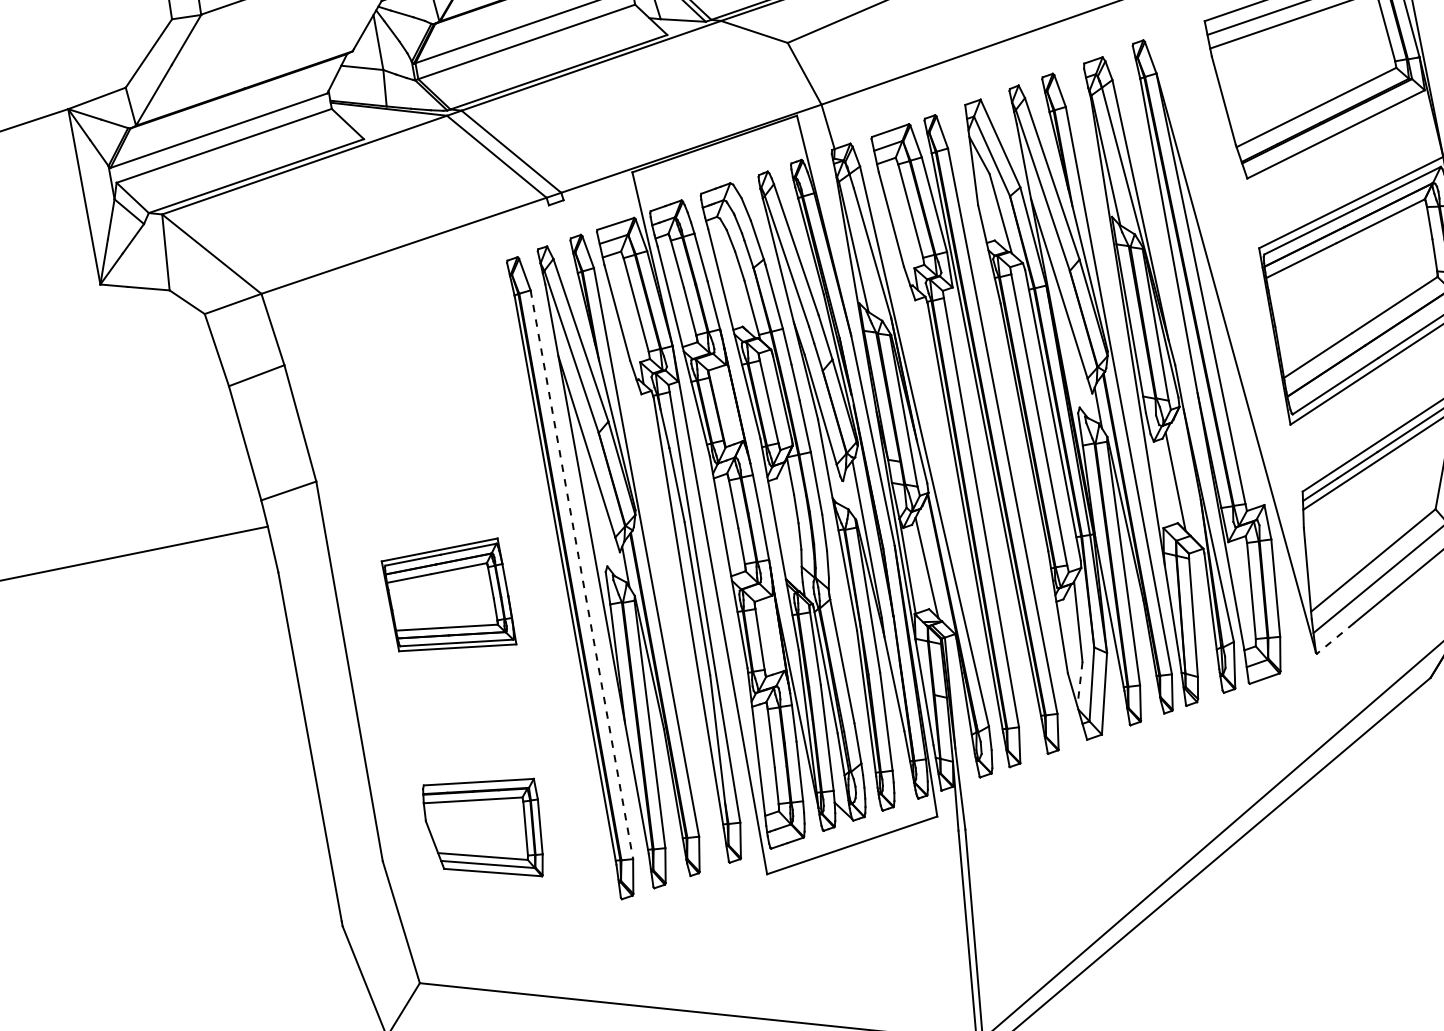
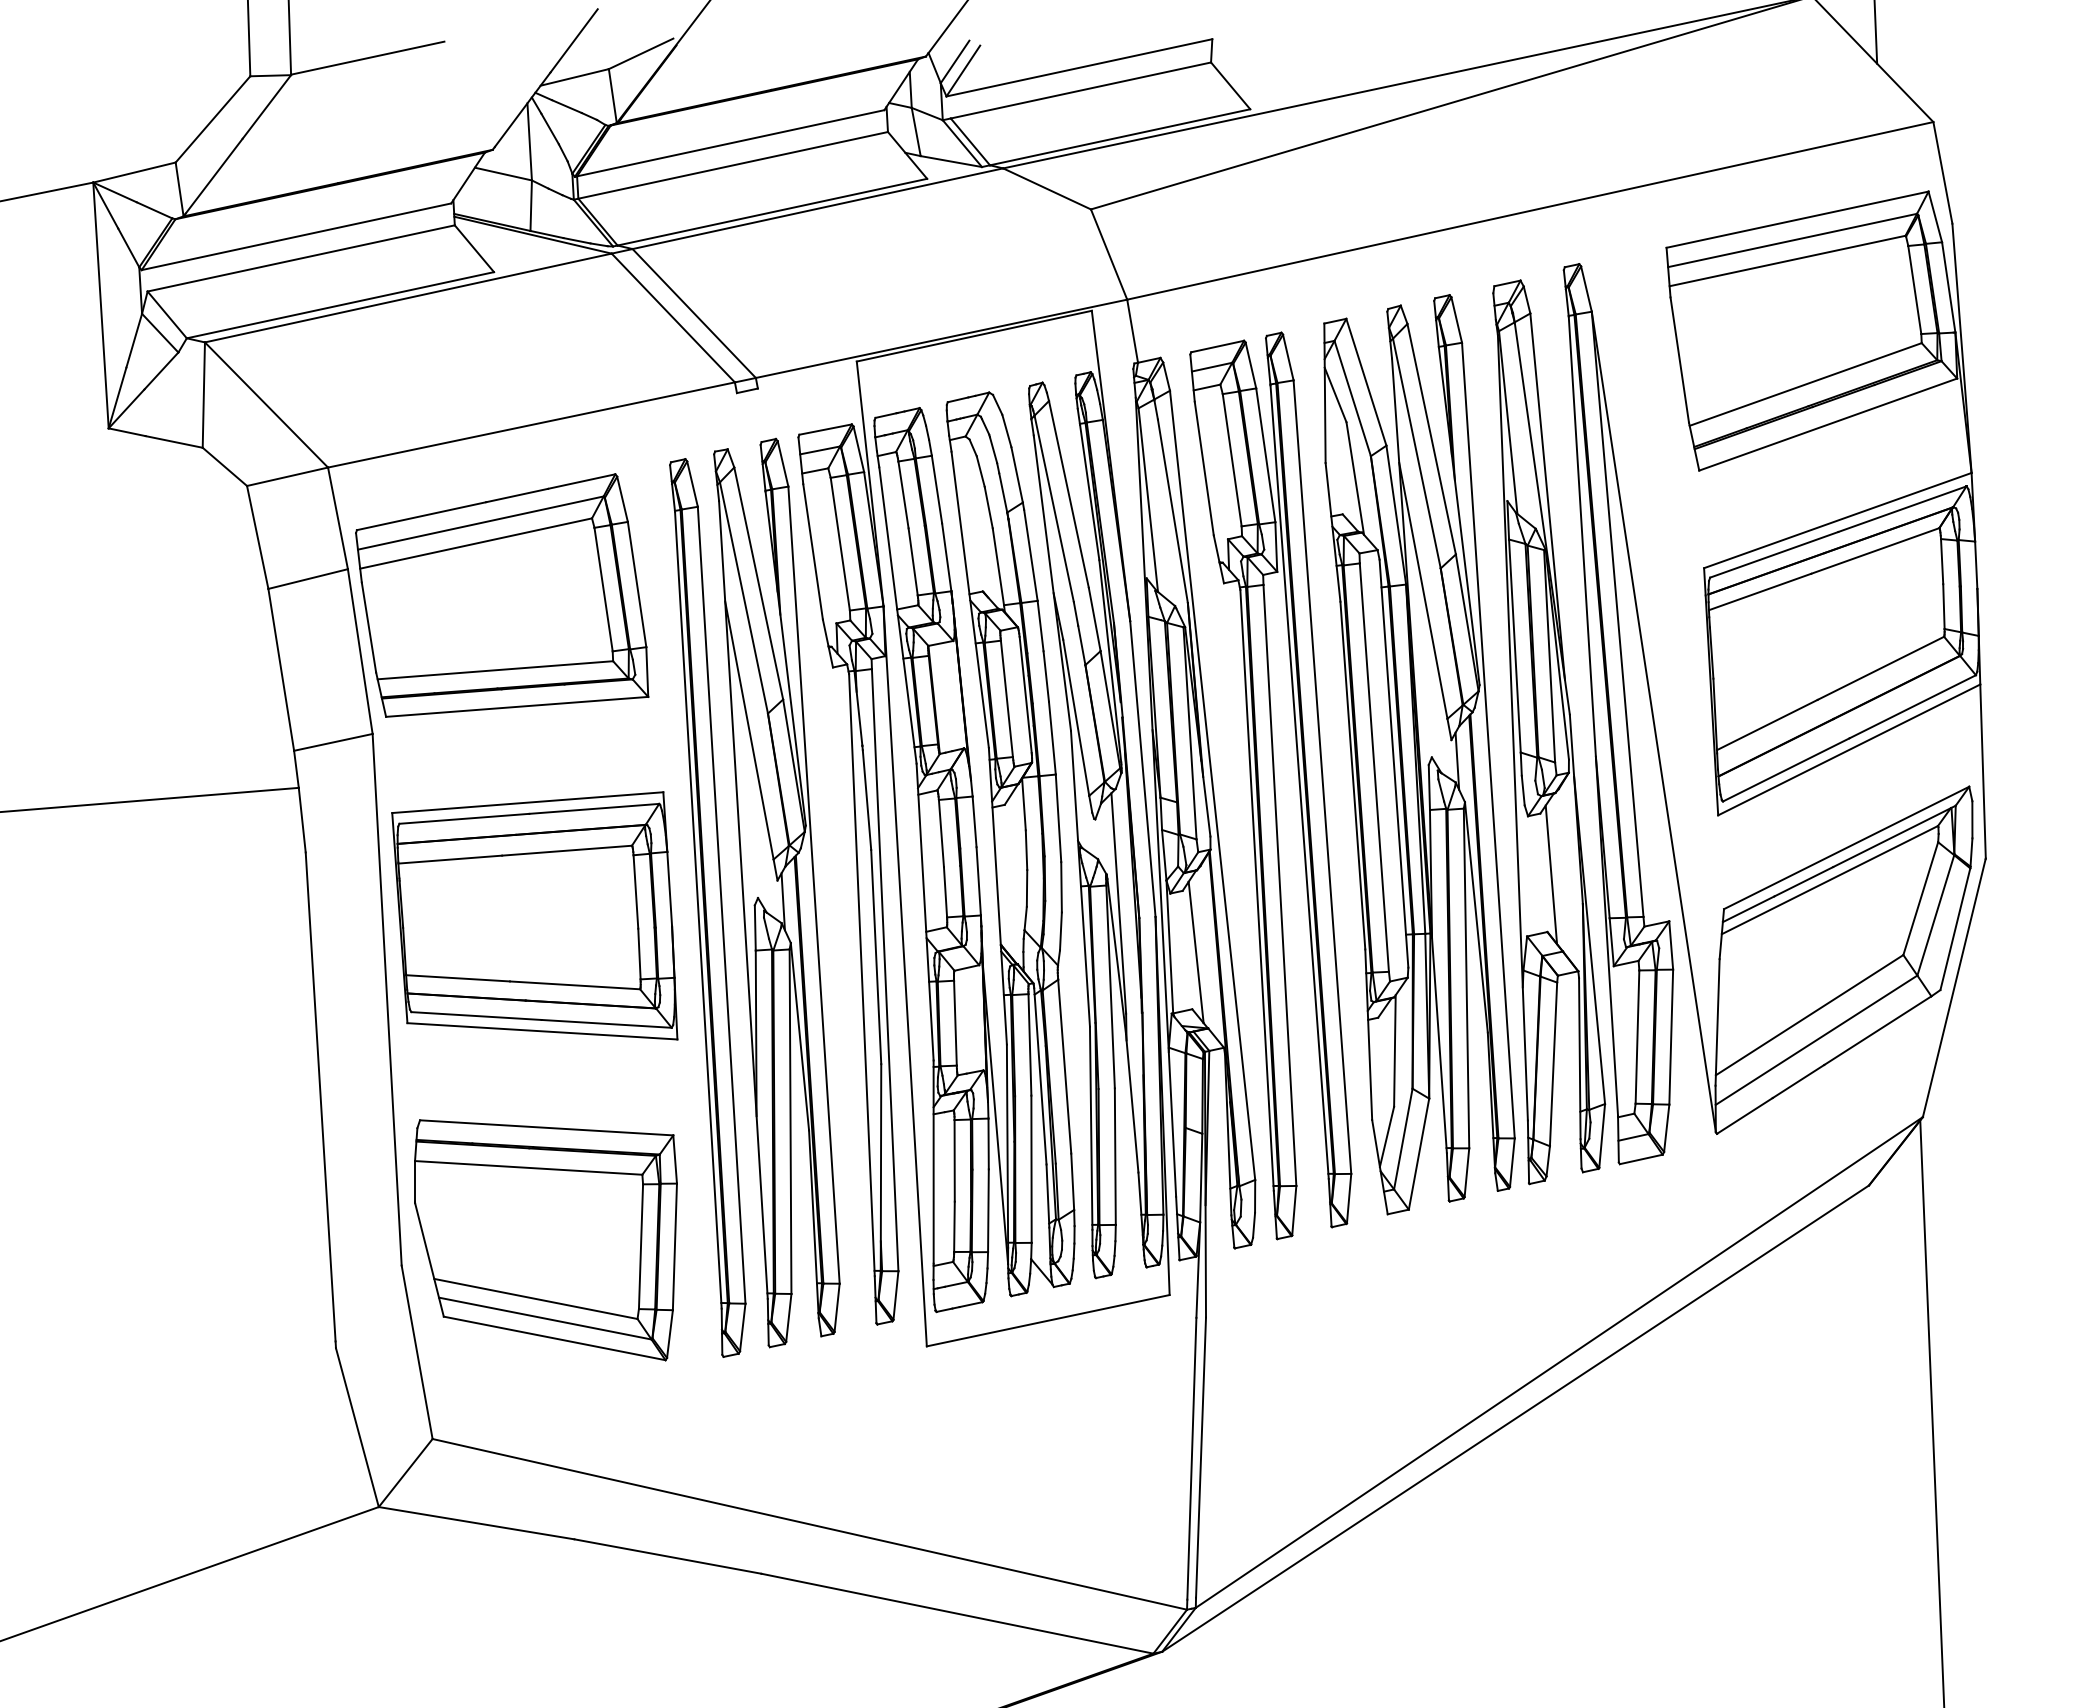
part: (397, 370) -> (502, 595), added
line: (581, 574) -> (721, 905), dashed -> solid
part: (448, 598) -> (534, 915), size x1.67
line: (1335, 638) -> (1744, 1116), dashed -> solid
line: (1080, 683) -> (1387, 1136), dashed -> solid
part: (483, 830) -> (545, 1240), size x1.67

